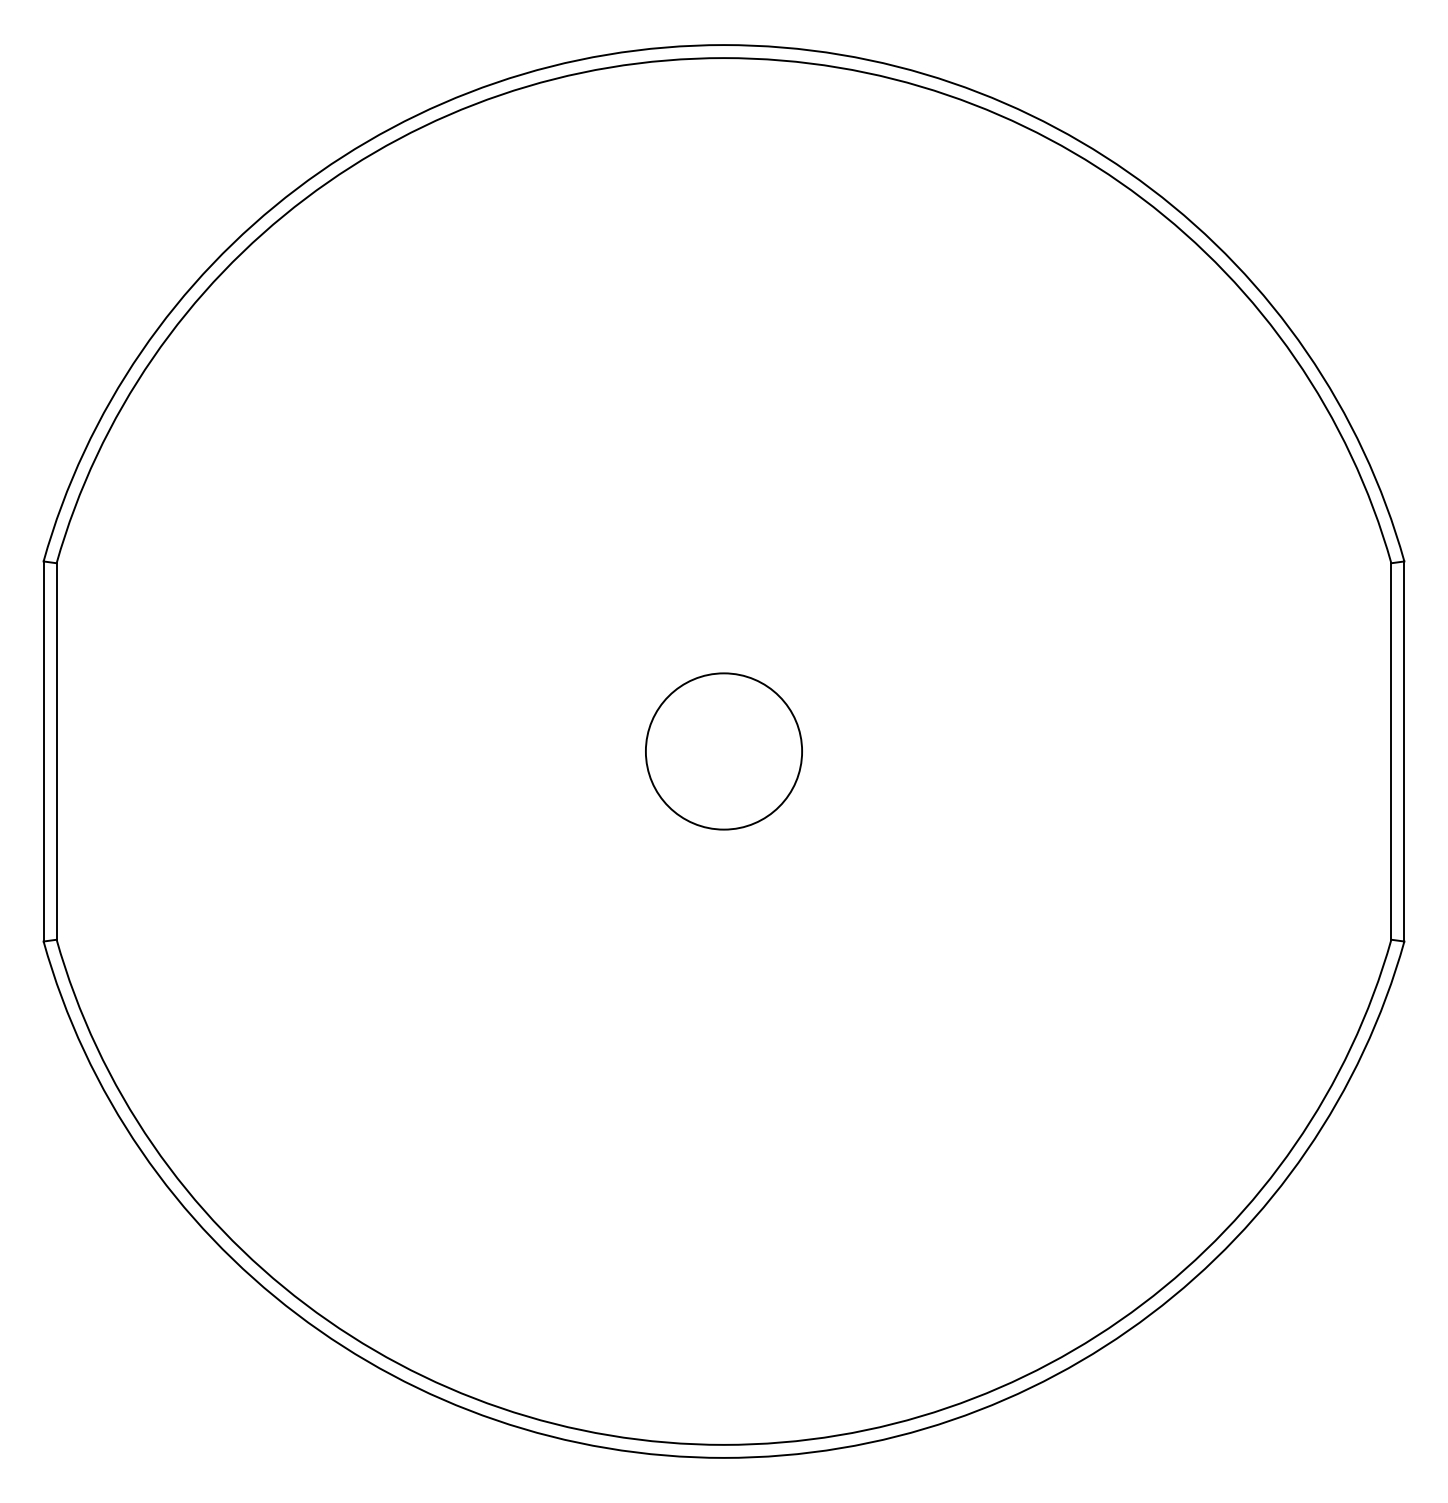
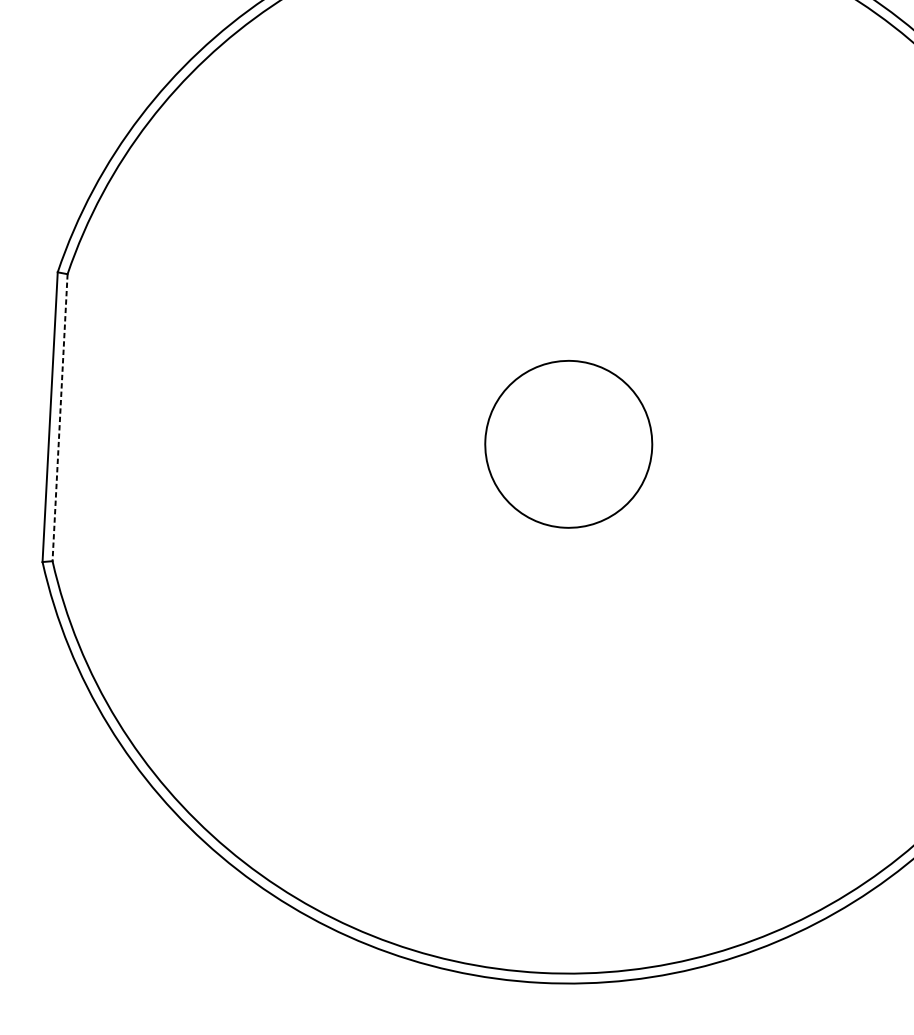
circle: (723, 751) -> (568, 444), size x1.4
line: (56, 752) -> (59, 418), solid -> dashed

